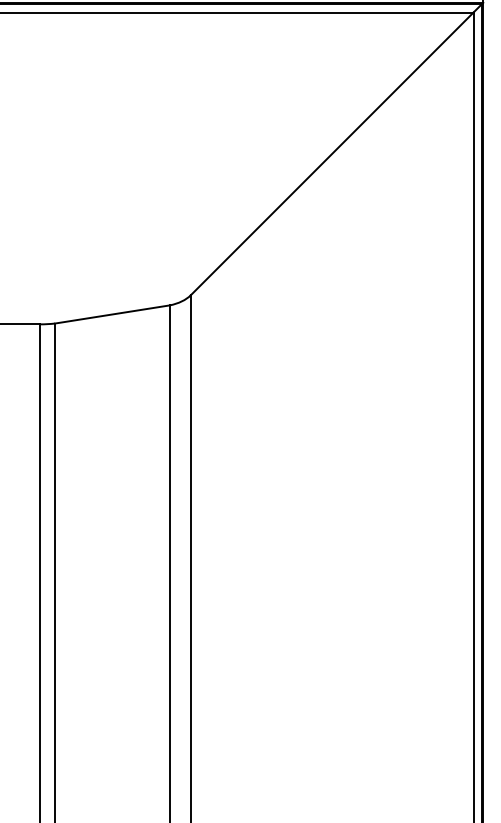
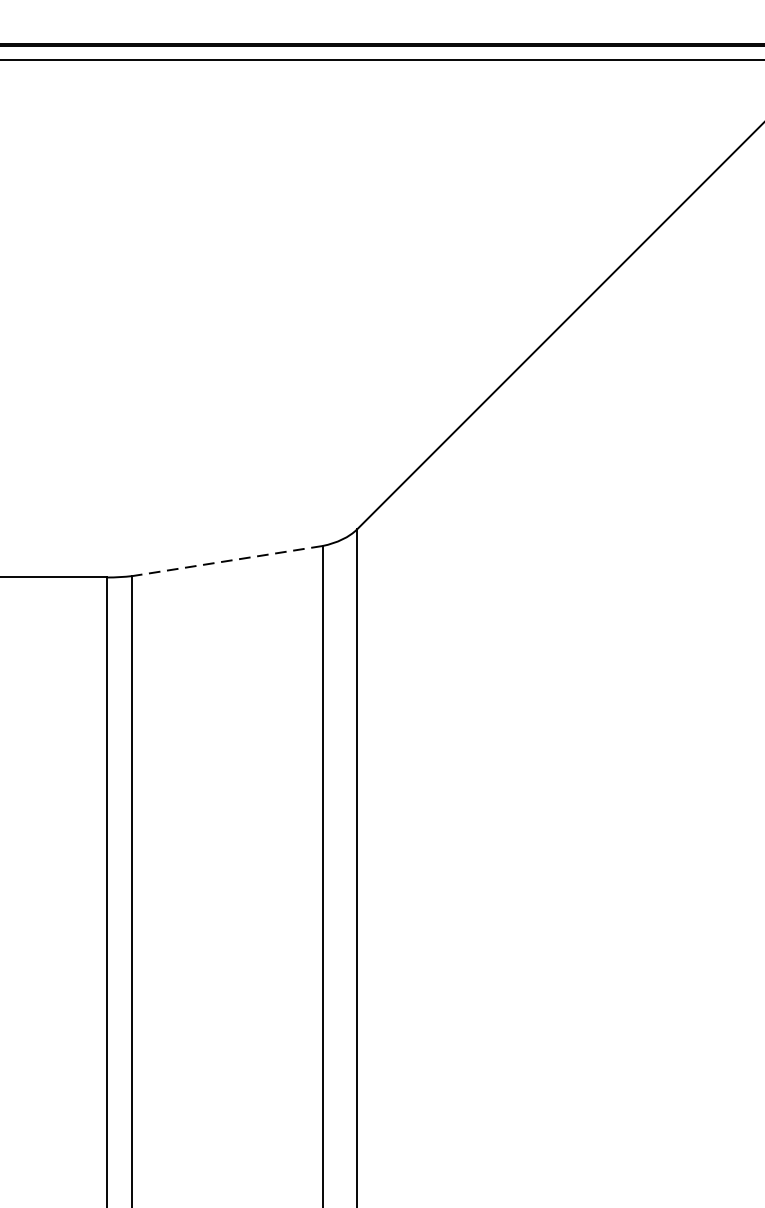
line: (112, 314) -> (227, 561), solid -> dashed

